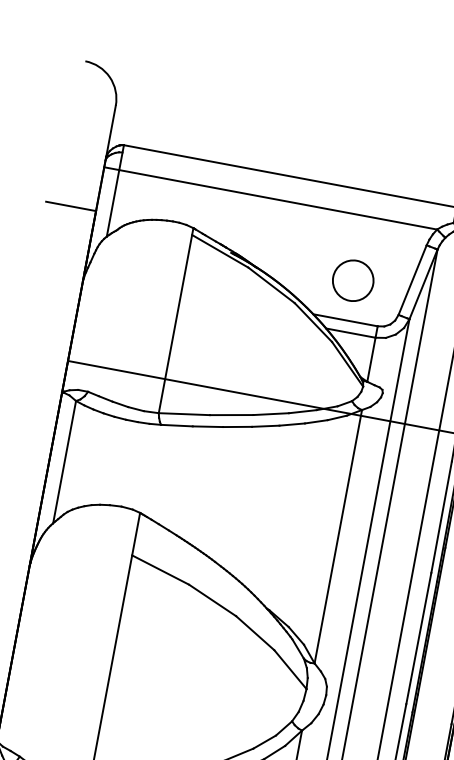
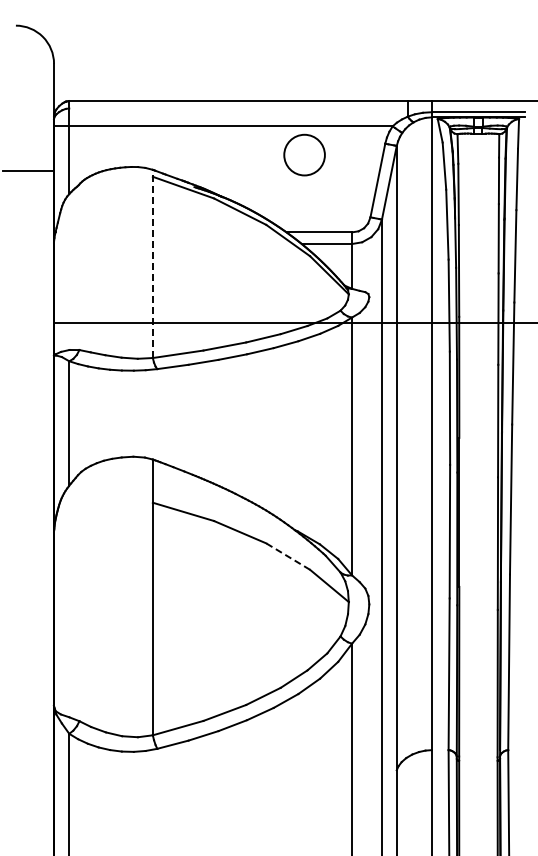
circle: (353, 280) -> (304, 154), moved
line: (175, 320) -> (152, 263), solid -> dashed
line: (255, 633) -> (288, 556), solid -> dashed

